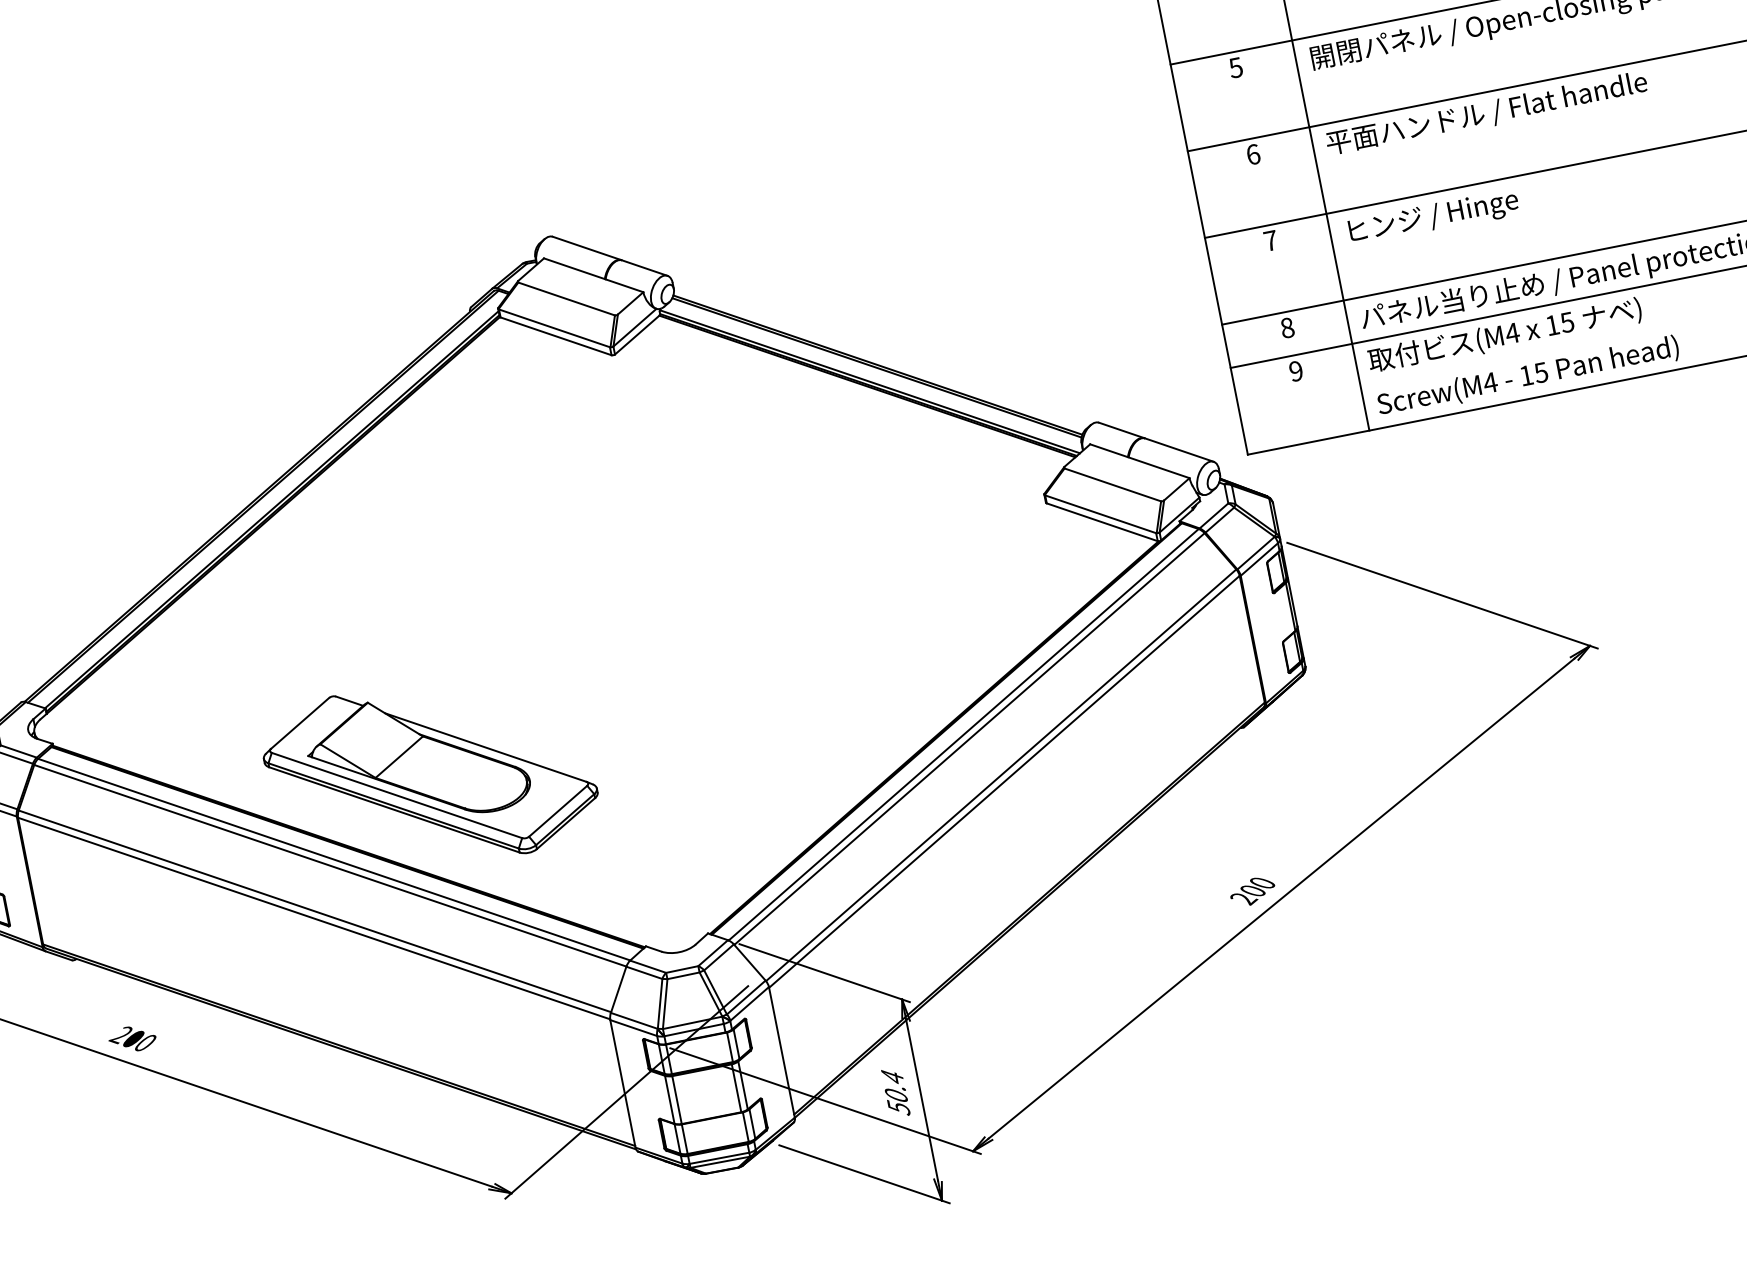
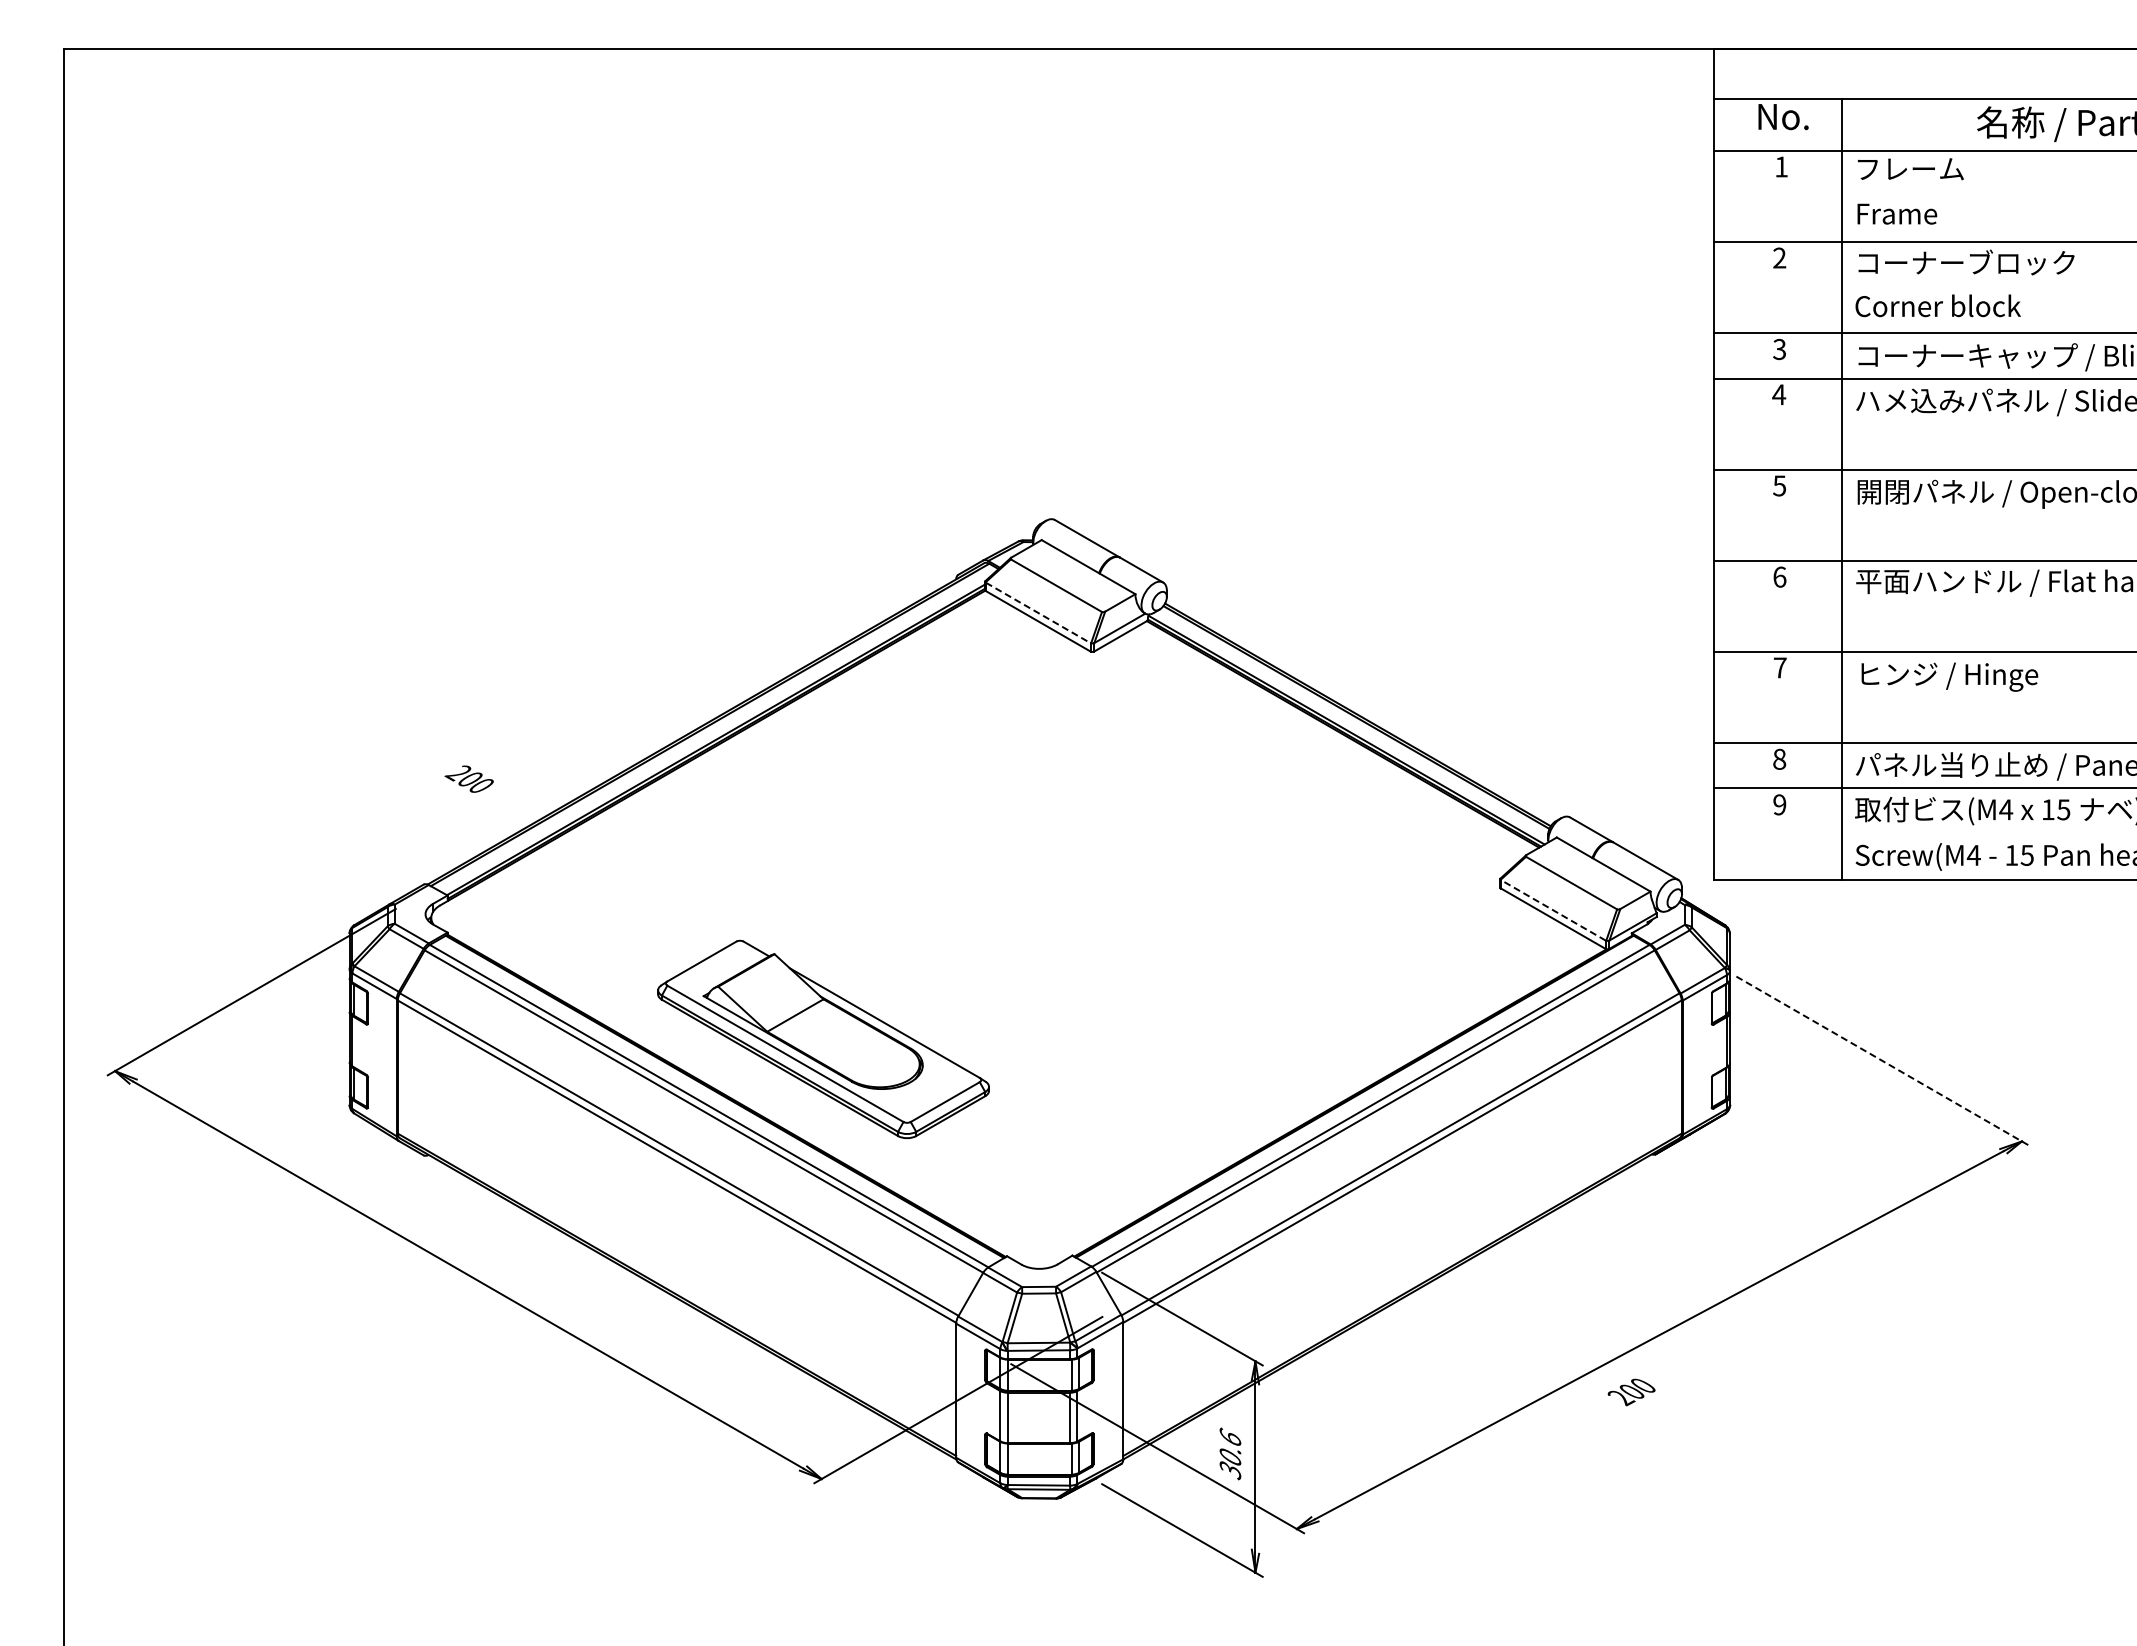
line: (554, 328) -> (1038, 613), solid -> dashed
line: (1099, 514) -> (1552, 910), solid -> dashed
line: (1443, 595) -> (1883, 1061), solid -> dashed
text: (1252, 891) -> (1631, 1392), moved
text: (131, 1038) -> (468, 778), moved
text: (895, 1091) -> (1230, 1453), 50.4 -> 30.6

